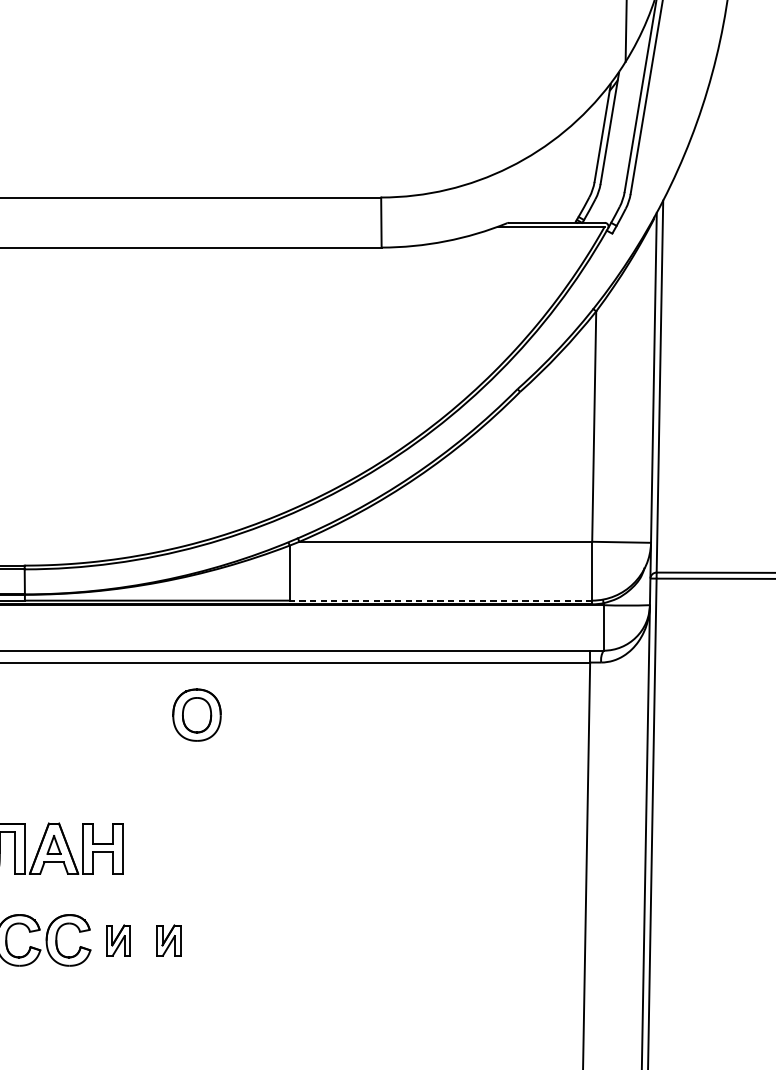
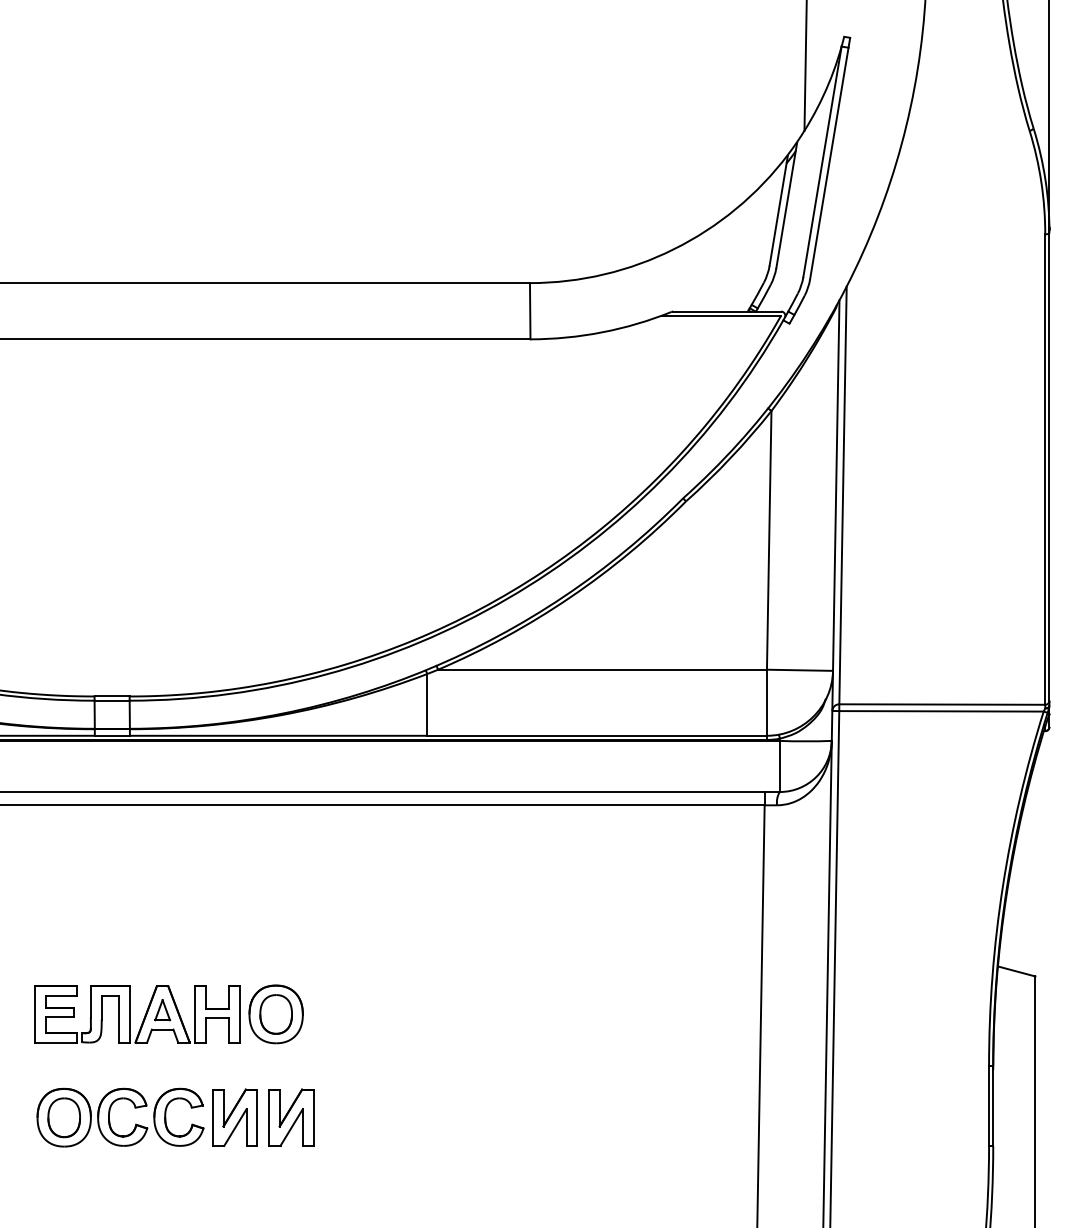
line: (441, 600) -> (597, 735), dashed -> solid
part: (196, 715) -> (275, 1014), moved
part: (118, 940) -> (234, 1117), size x1.67
part: (168, 940) -> (291, 1117), size x1.67

